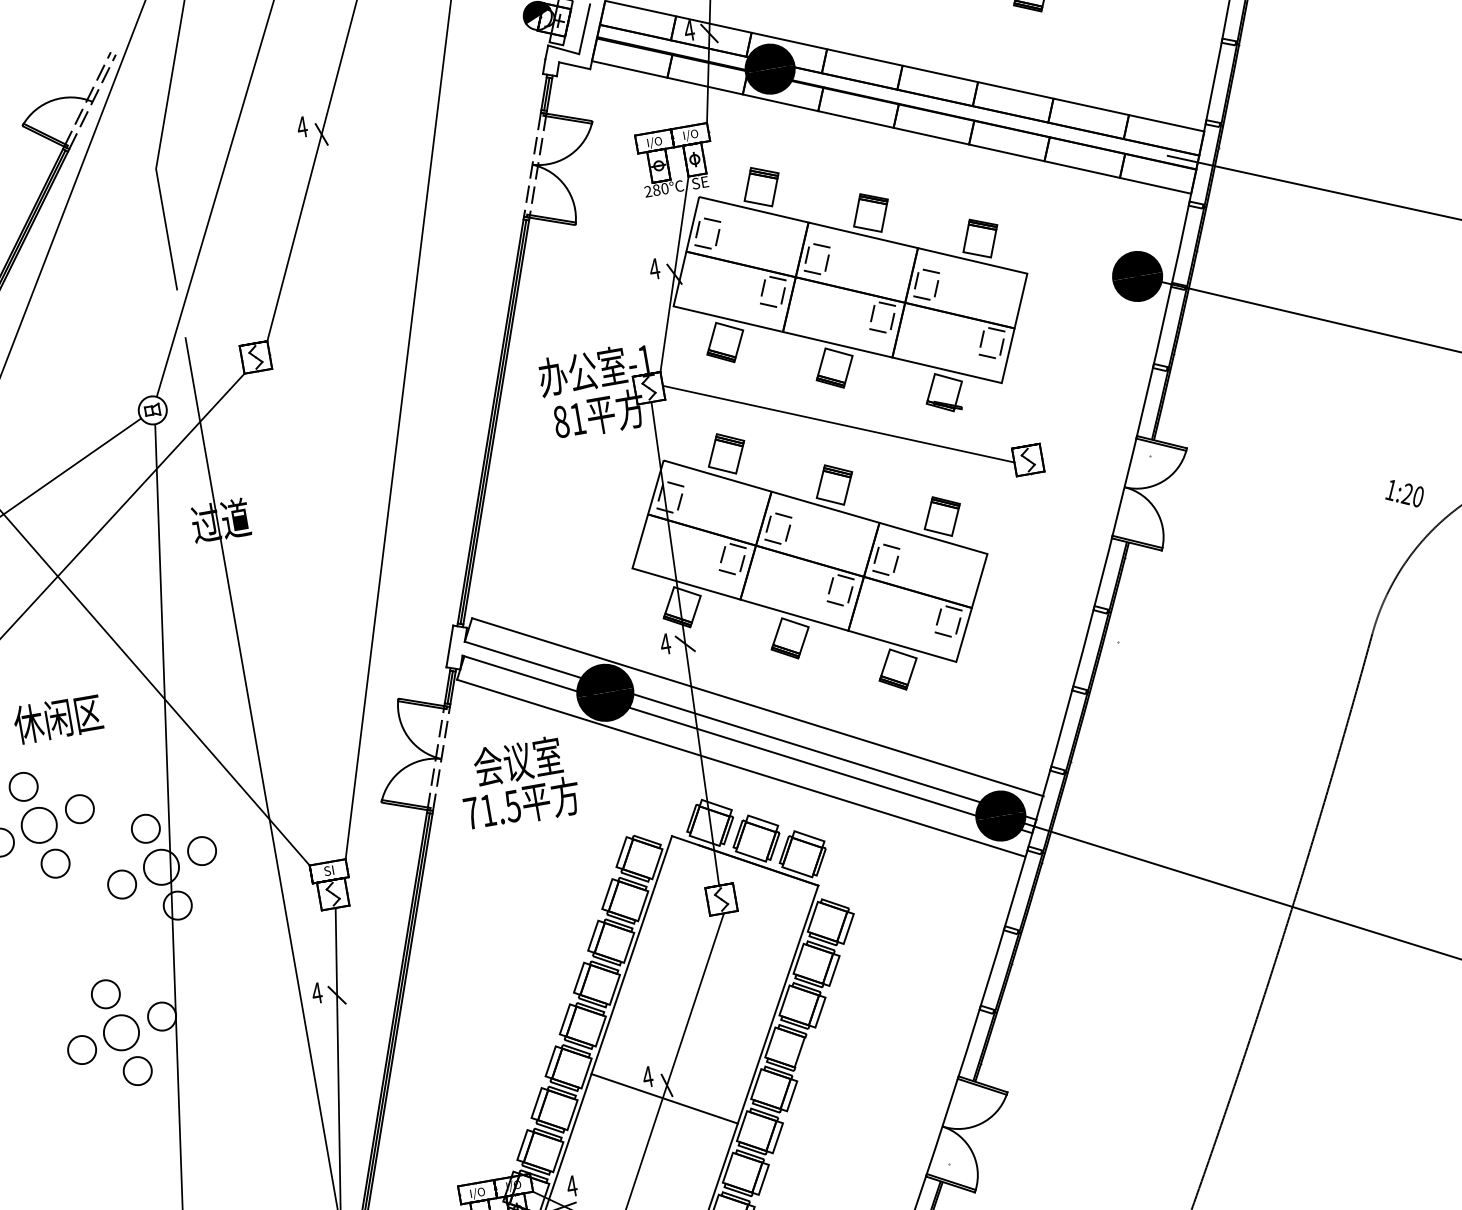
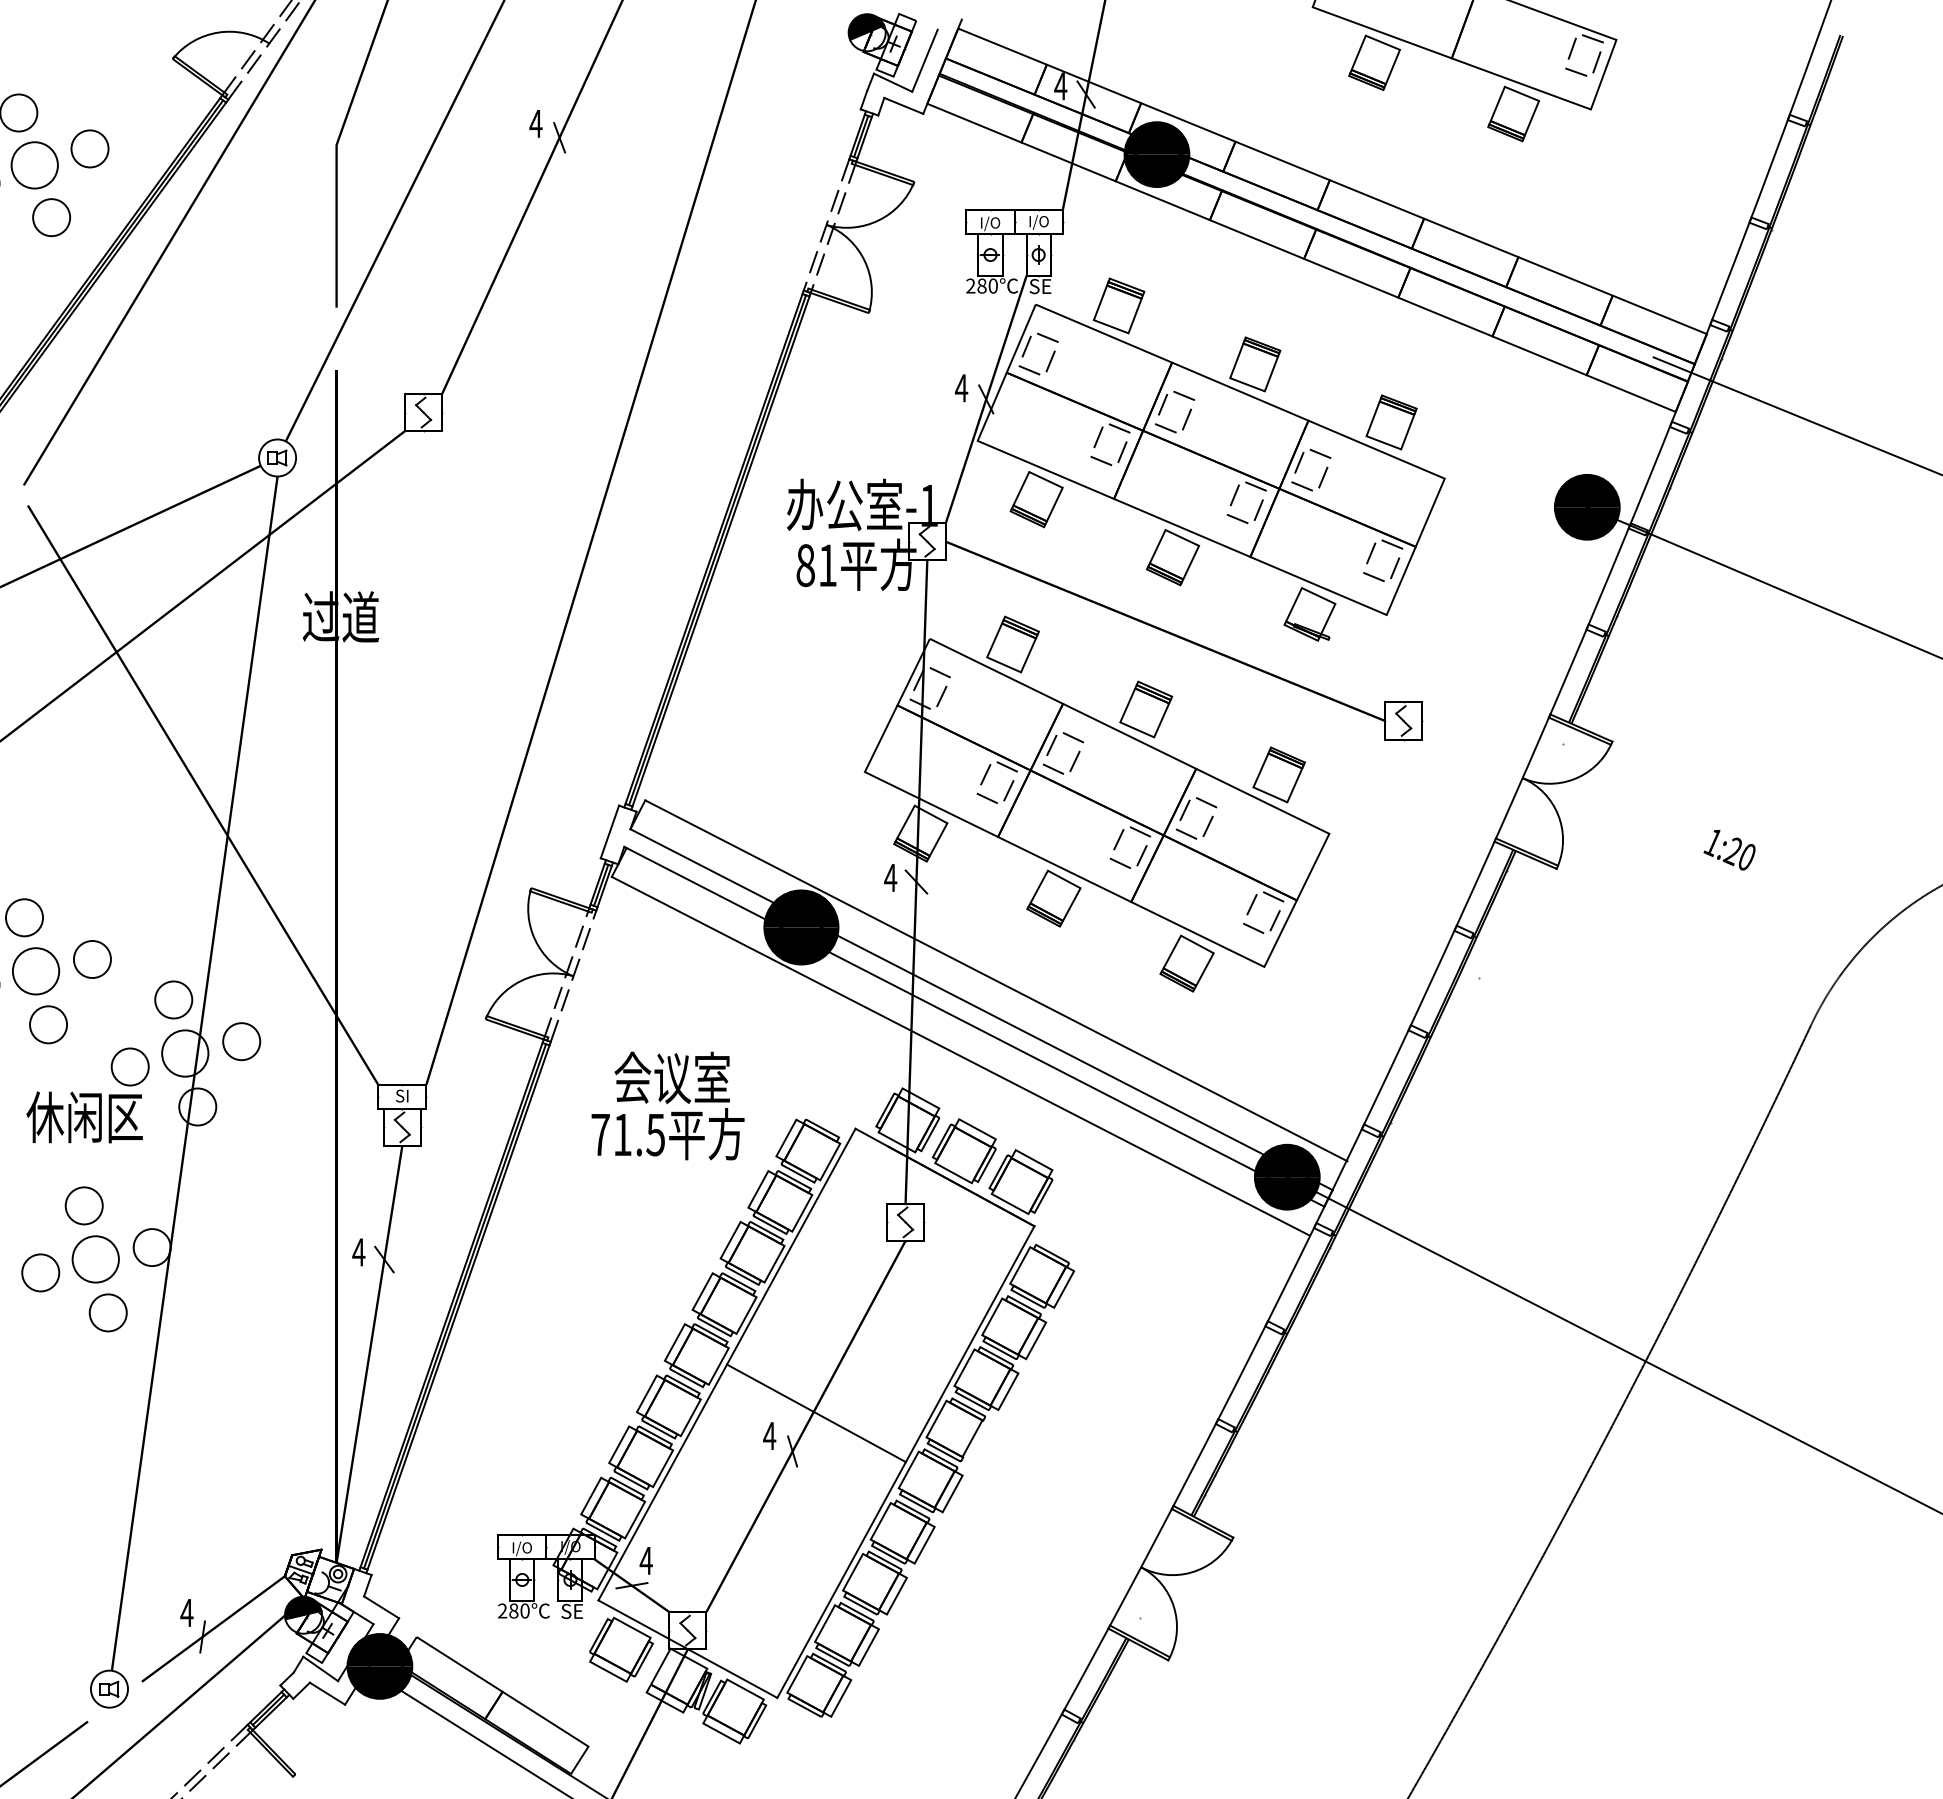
text: (1404, 493) -> (1729, 849), moved
text: (58, 719) -> (84, 1117), moved
text: (517, 782) -> (667, 1105), moved
line: (664, 1098) -> (816, 1413), moved

